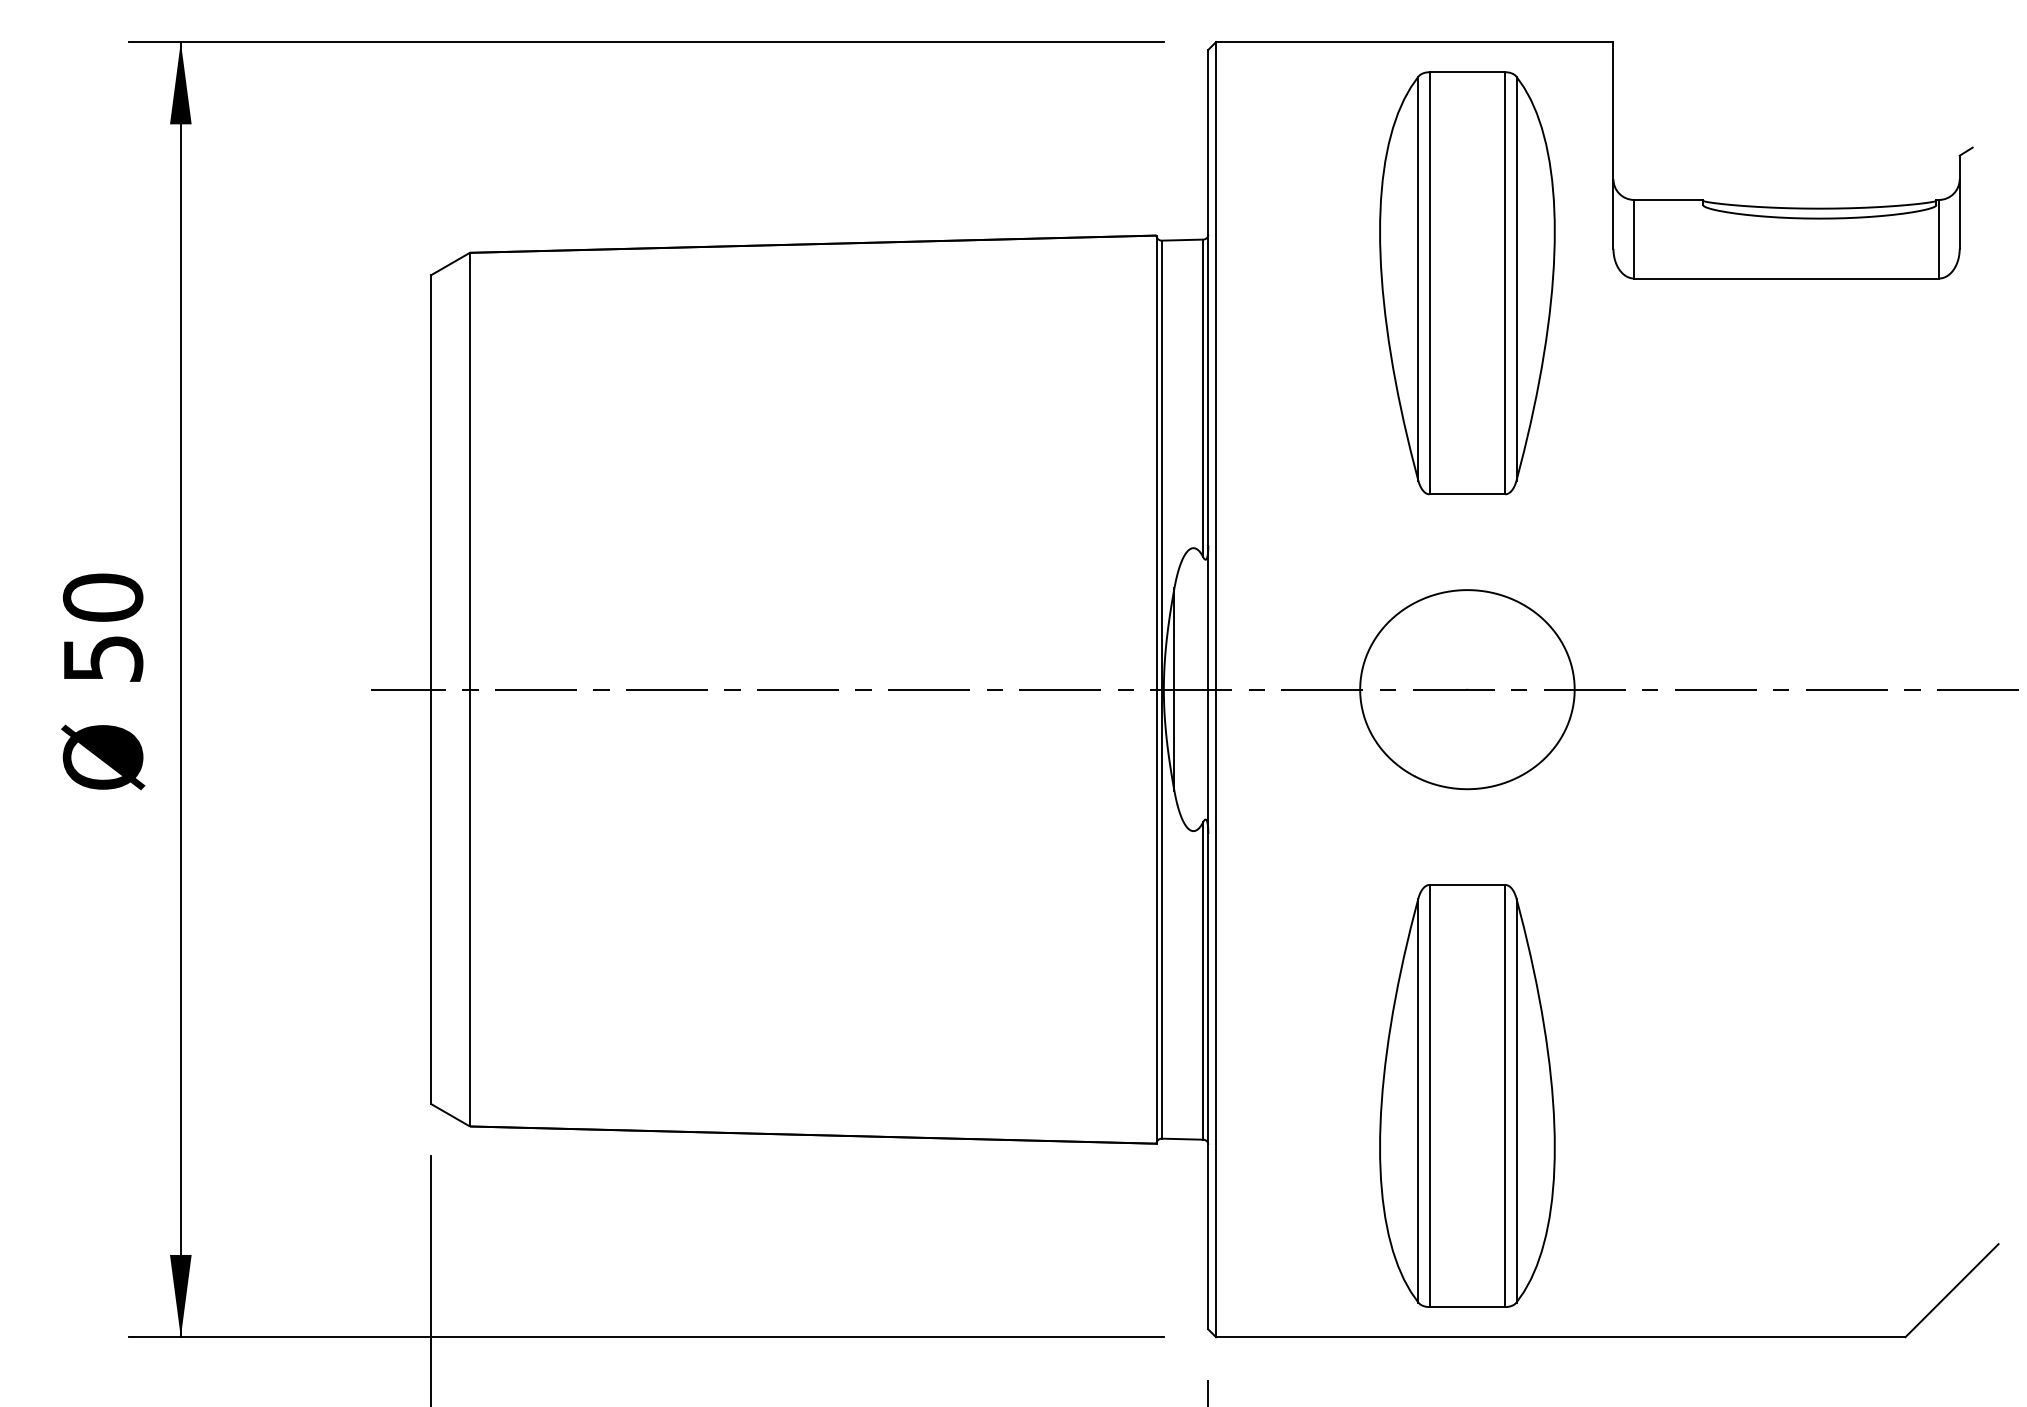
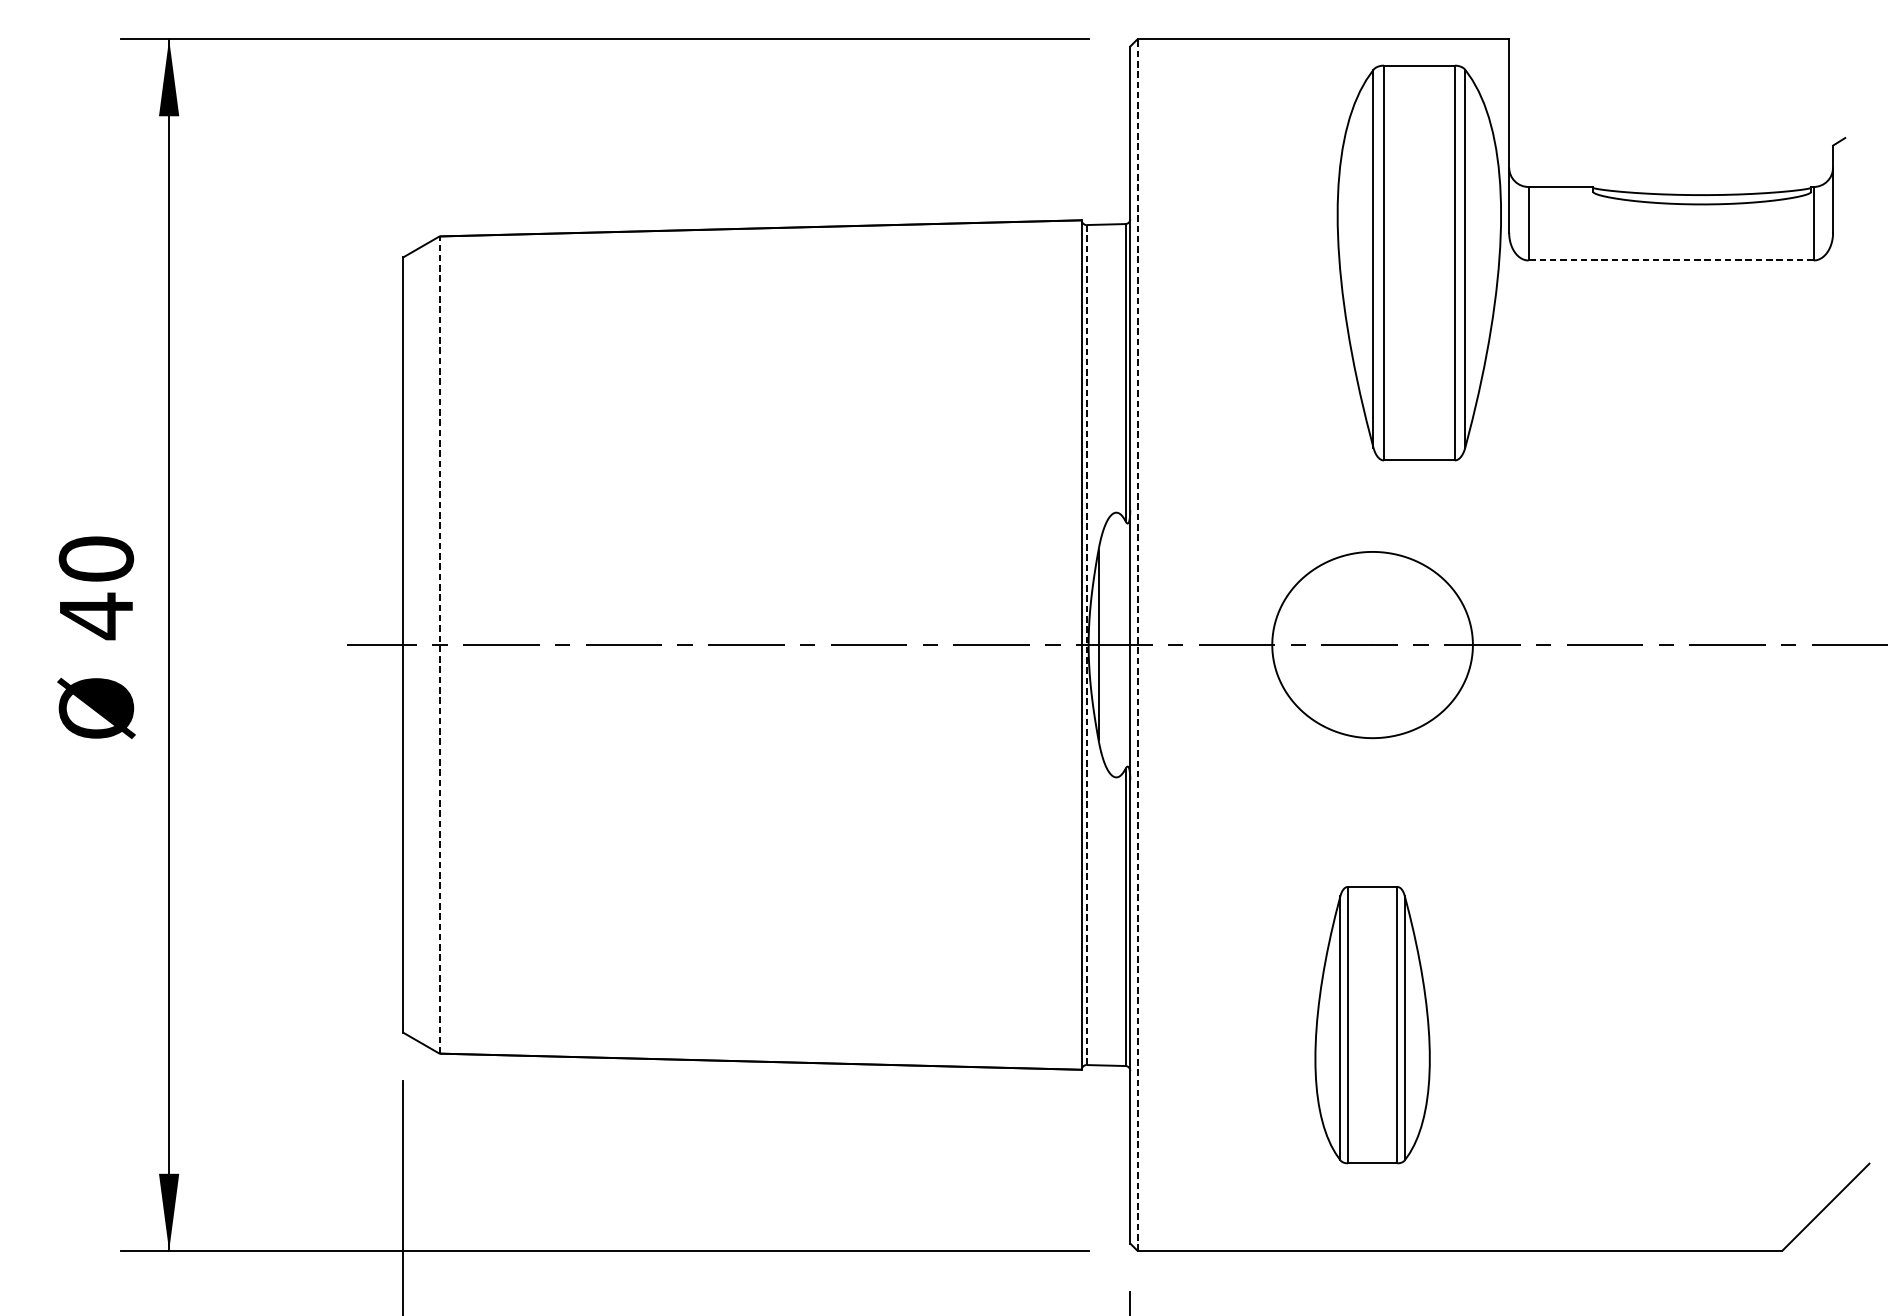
line: (1786, 278) -> (1671, 260), solid -> dashed
part: (1467, 283) -> (1419, 263), moved
text: (103, 658) -> (96, 615), 50 -> 40
line: (469, 689) -> (439, 644), solid -> dashed
line: (1216, 689) -> (1137, 644), solid -> dashed
line: (1161, 690) -> (1086, 645), solid -> dashed
part: (1467, 1095) -> (1372, 1024), size x0.7

